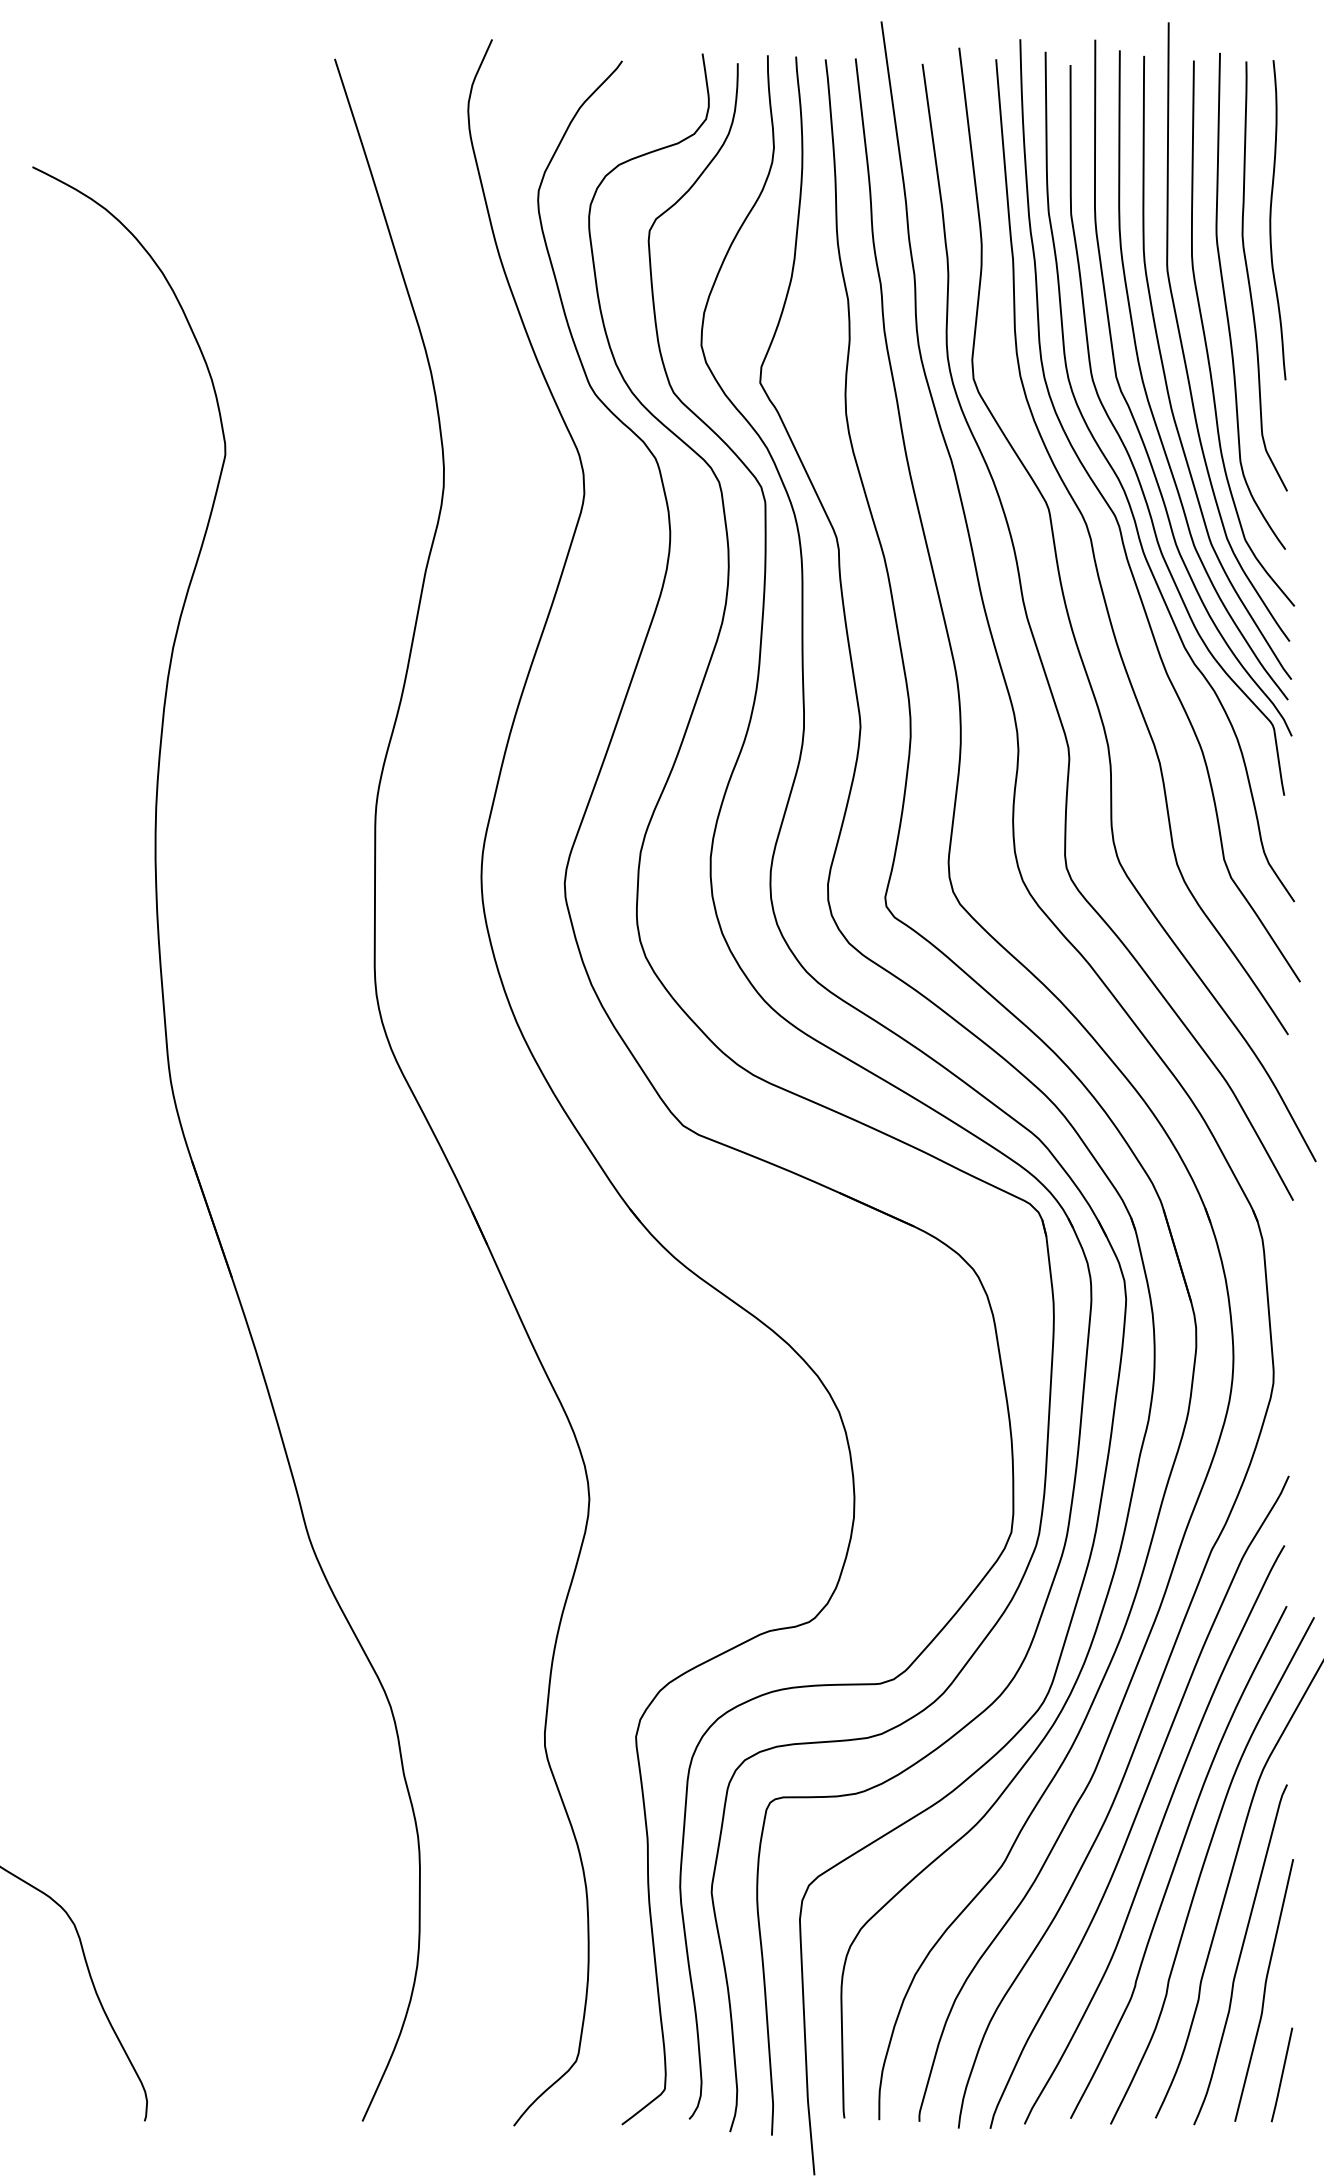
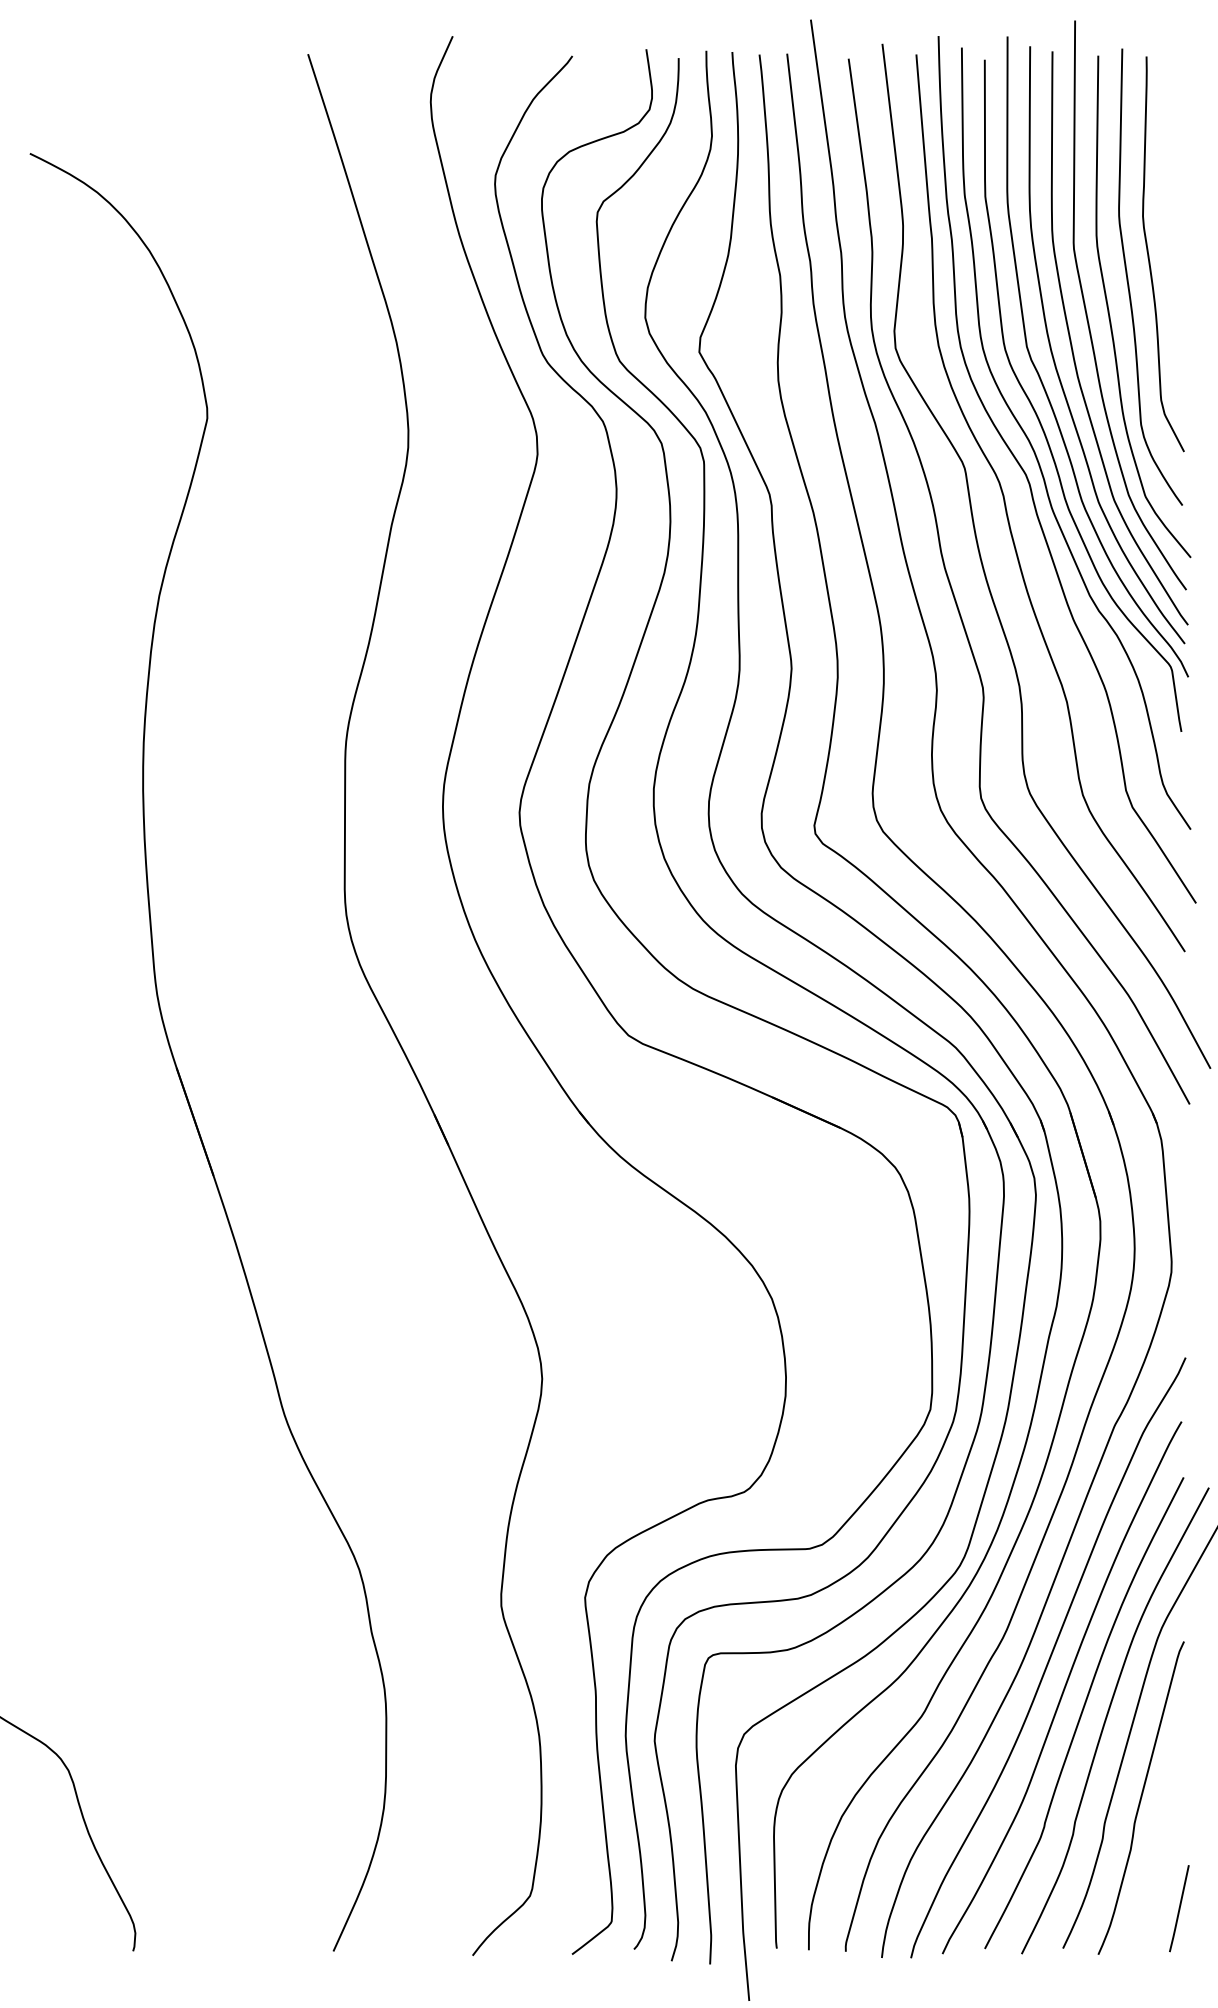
curve: (1271, 220) -> (1169, 202), removed
curve: (1263, 1989) -> (1162, 1830), removed

